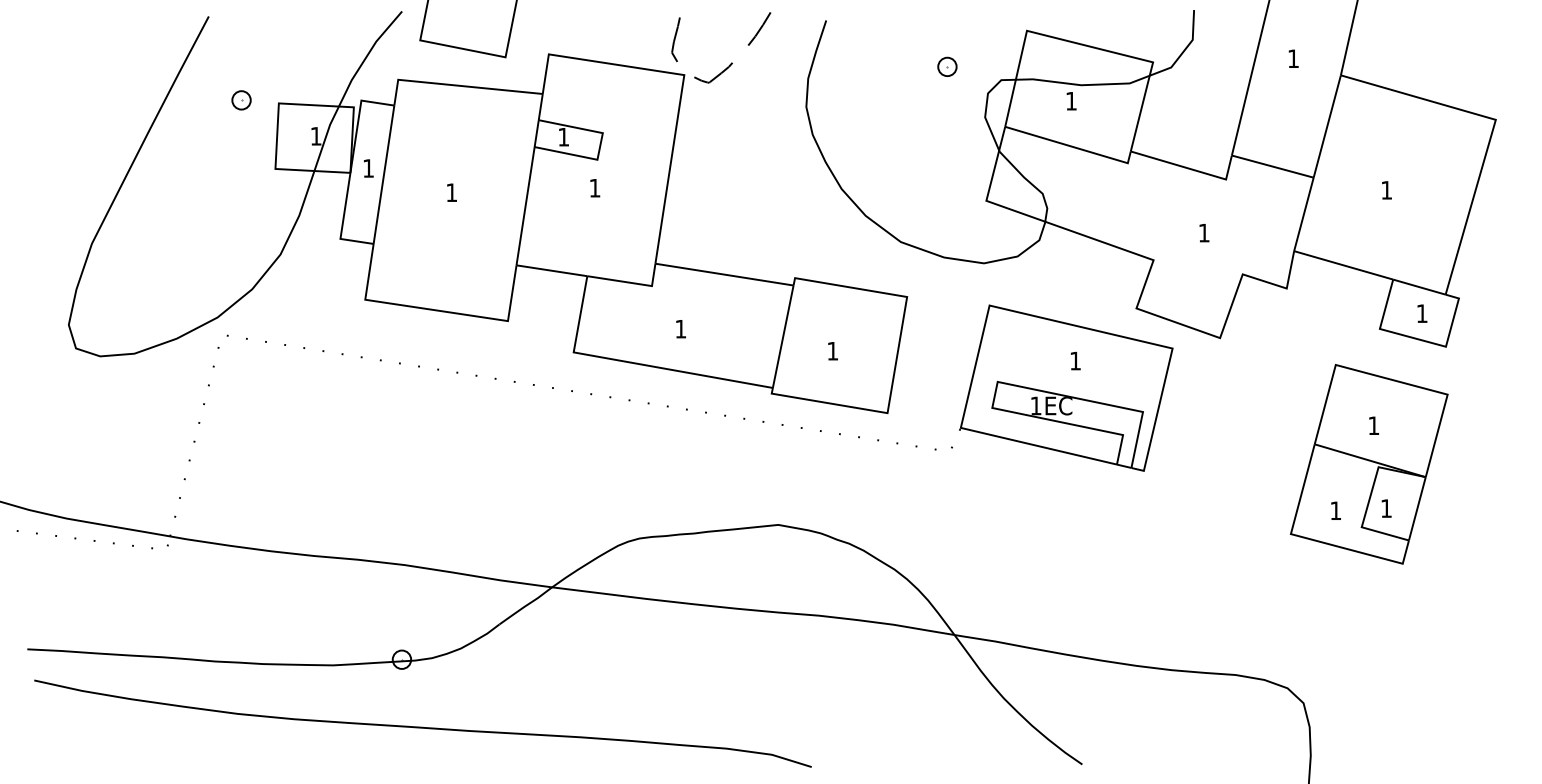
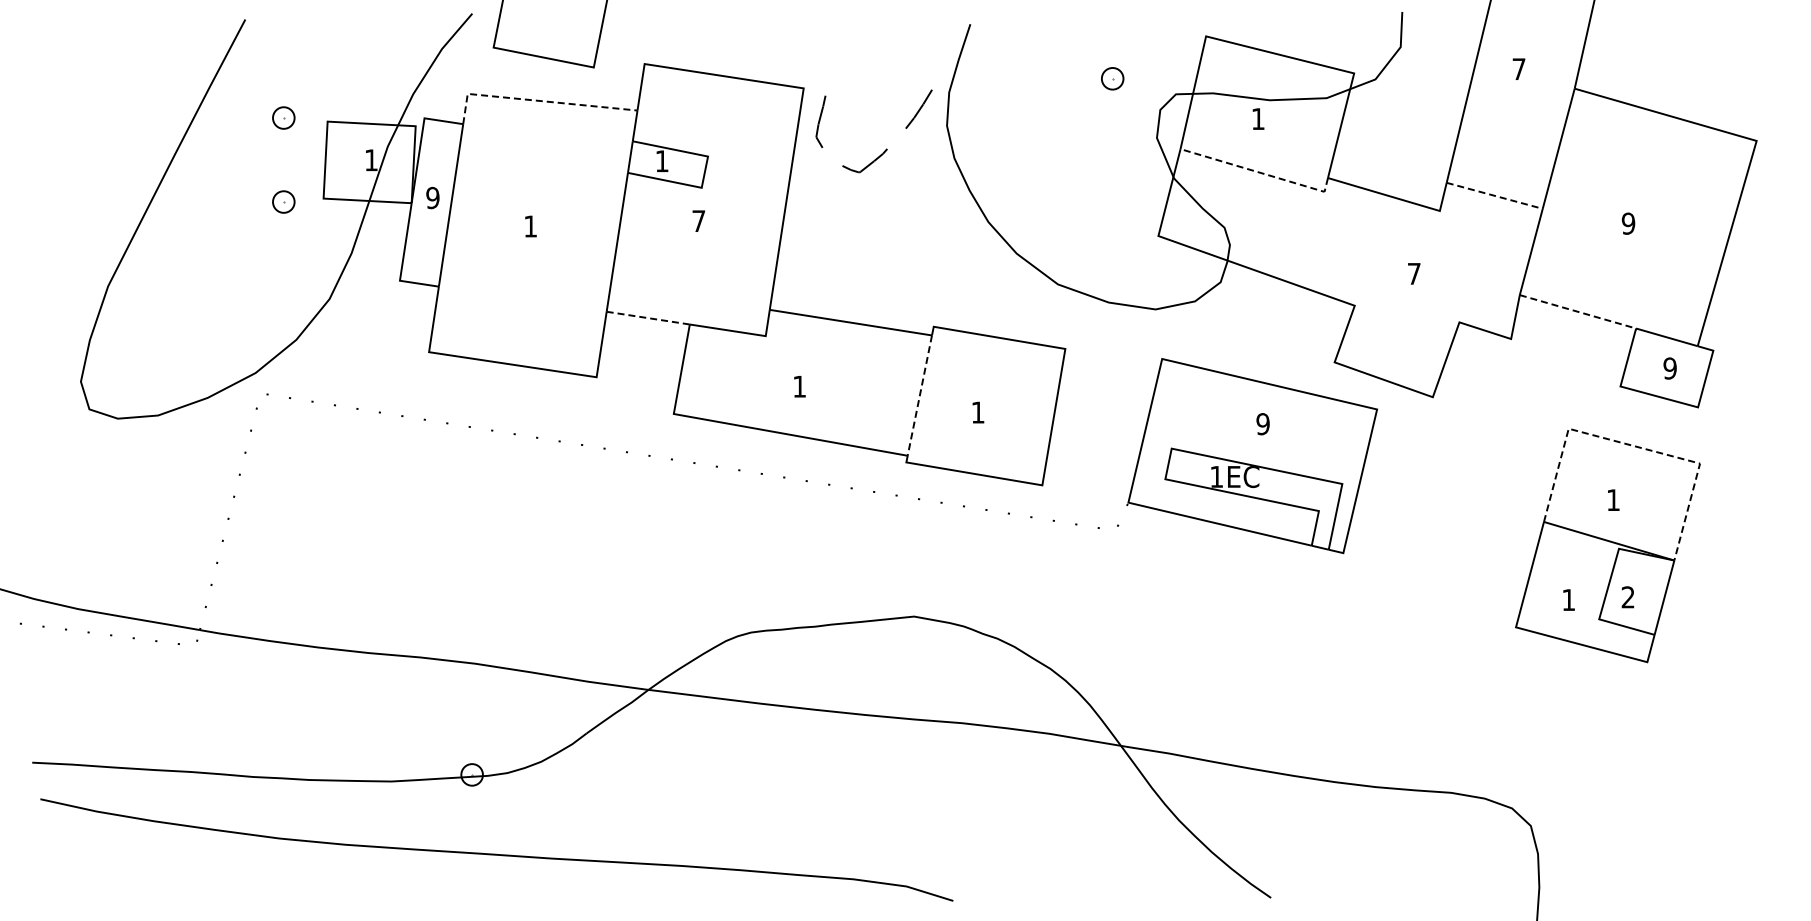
text: (1293, 58) -> (1518, 68), 1 -> 7
curve: (731, 62) -> (886, 148), moved
line: (457, 85) -> (537, 100), solid -> dashed
line: (1072, 146) -> (1259, 172), solid -> dashed
line: (1272, 166) -> (1494, 195), solid -> dashed
text: (368, 168) -> (432, 197), 1 -> 9
part: (241, 171) -> (283, 201), added
text: (594, 187) -> (698, 220), 1 -> 7
text: (1386, 190) -> (1628, 223), 1 -> 9
text: (1204, 232) -> (1414, 273), 1 -> 7
line: (1343, 265) -> (1577, 311), solid -> dashed
line: (552, 271) -> (648, 318), solid -> dashed
text: (1421, 313) -> (1669, 368), 1 -> 9
line: (782, 337) -> (919, 396), solid -> dashed
text: (1075, 361) -> (1262, 424), 1 -> 9
line: (1393, 380) -> (1636, 446), solid -> dashed
text: (1385, 508) -> (1627, 597), 1 -> 2

